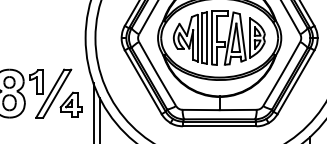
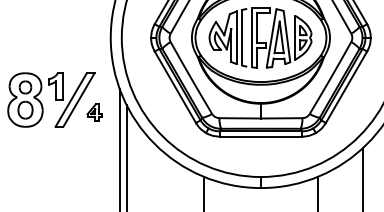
line: (207, 37) -> (247, 37), removed
part: (71, 104) -> (94, 112), size x0.6

